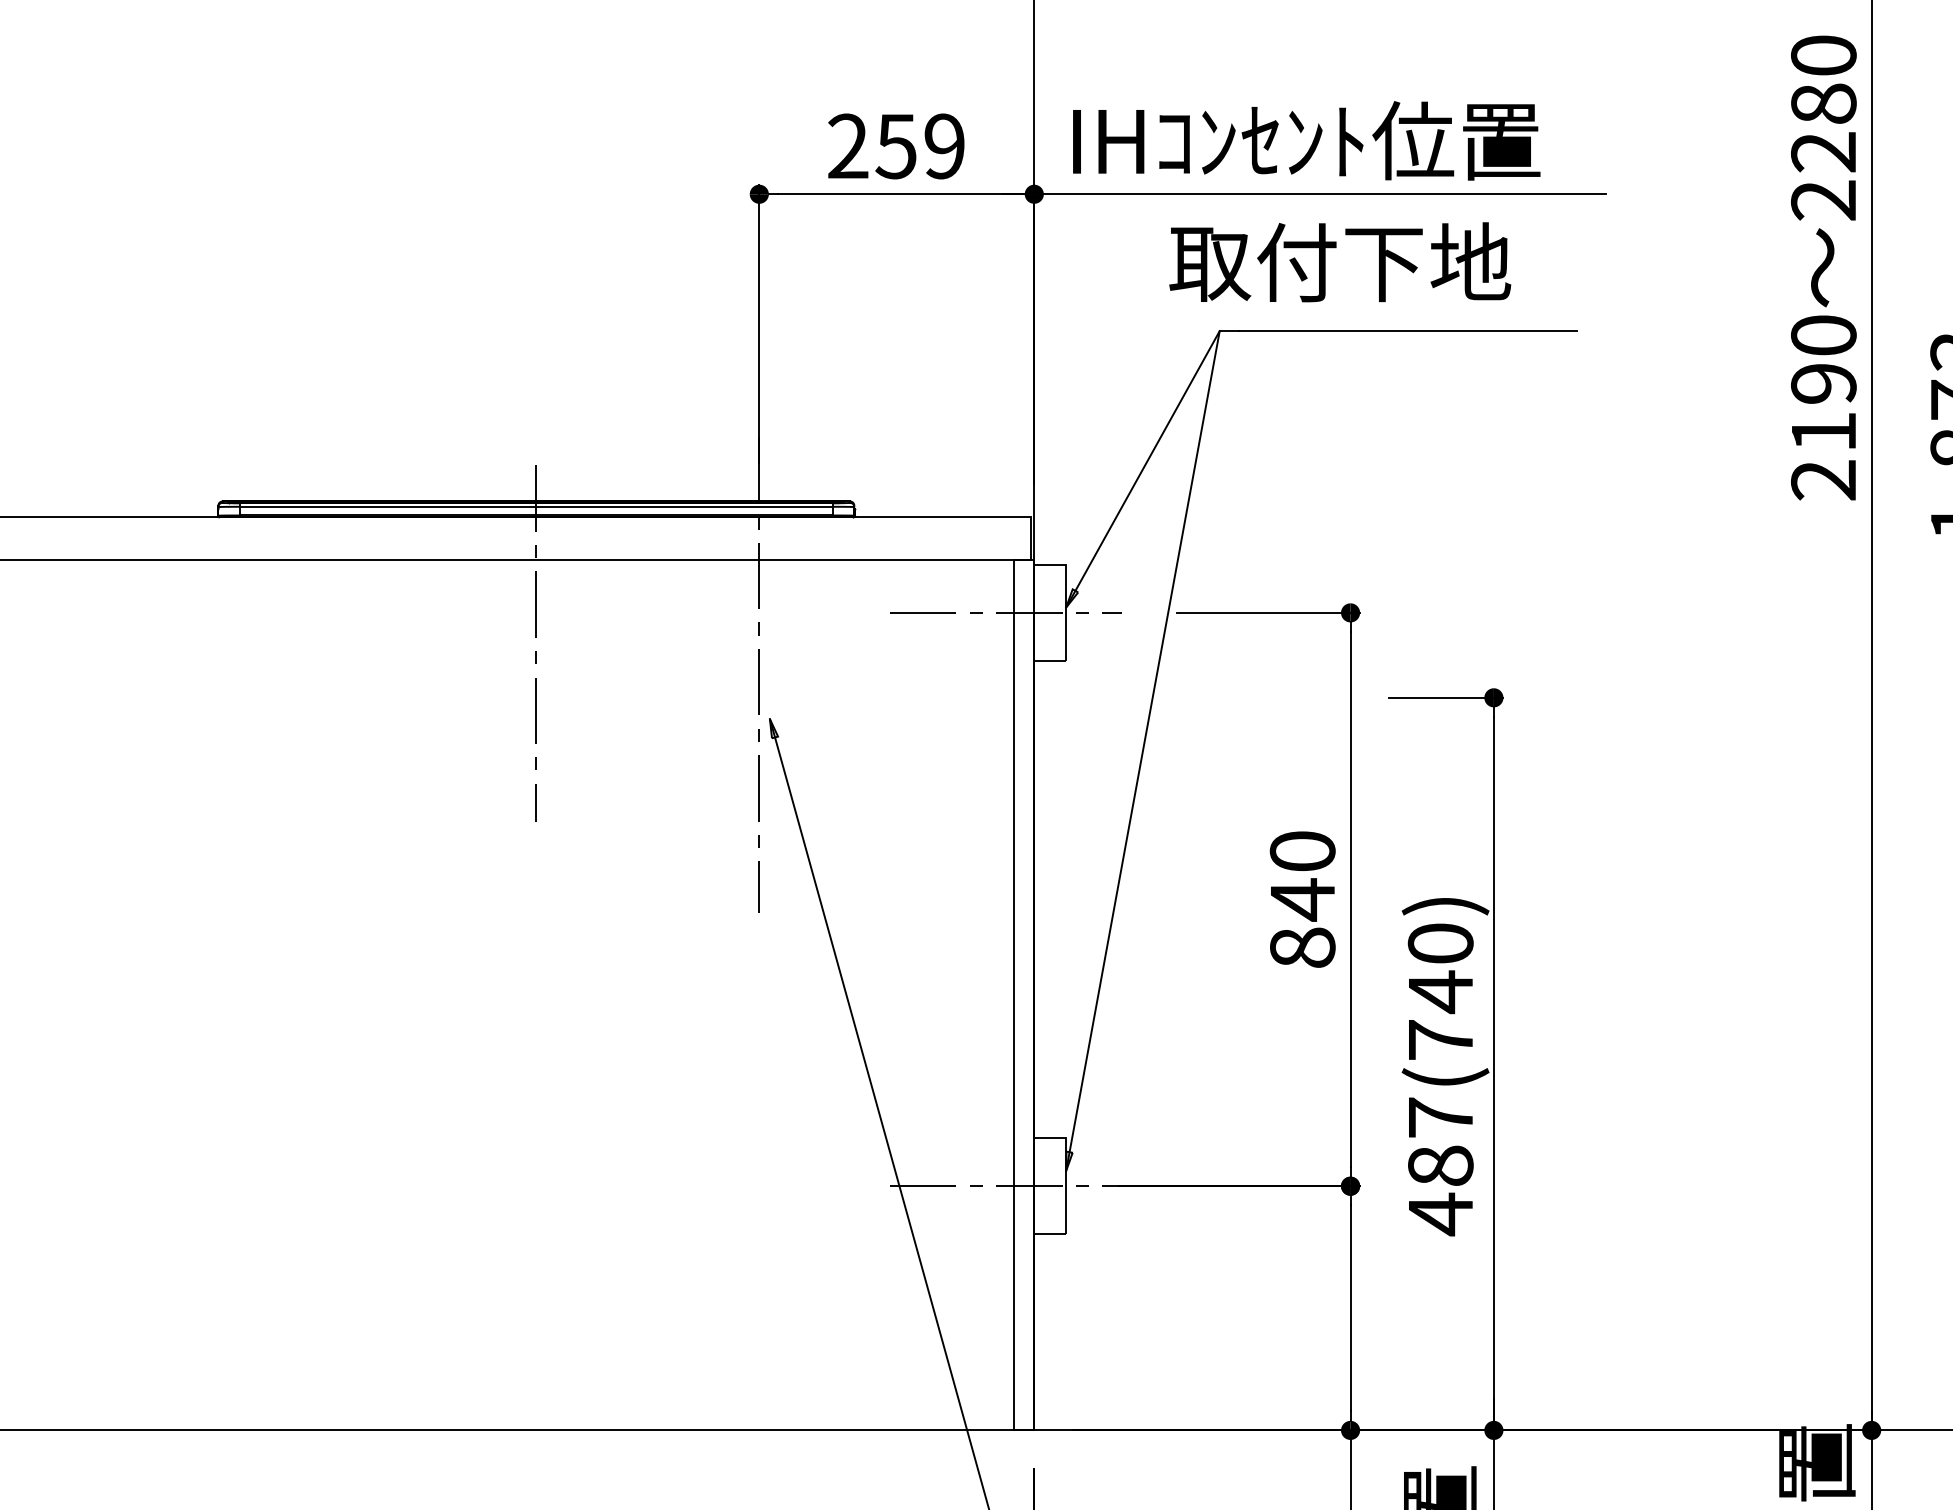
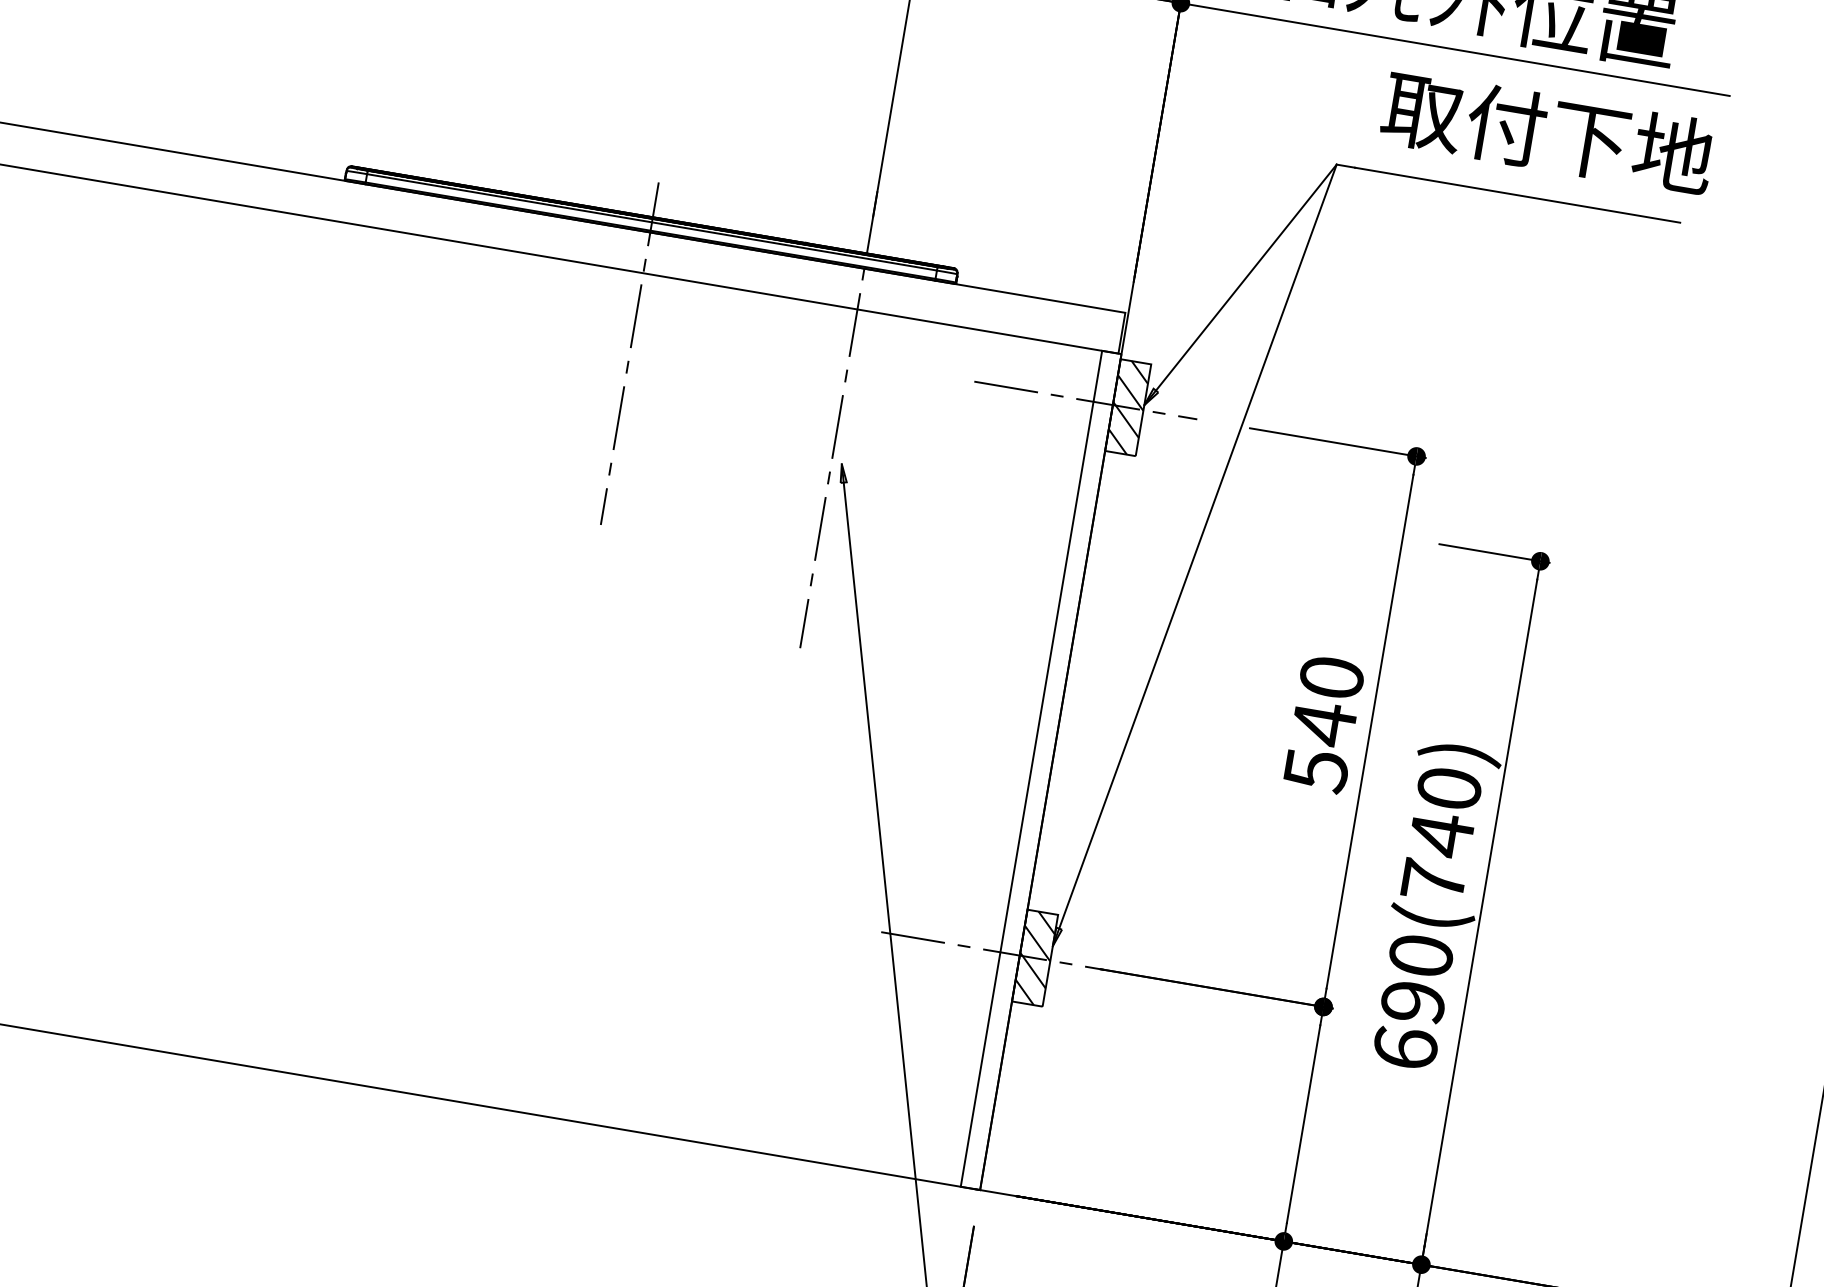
text: (1340, 262) -> (1548, 132), moved
hatch: (1050, 612) -> (1128, 407), added
text: (1302, 948) -> (1315, 770), 840 -> 540
text: (1440, 1166) -> (1413, 1002), 487(740) -> 690(740)
hatch: (1050, 1186) -> (1035, 958), added

